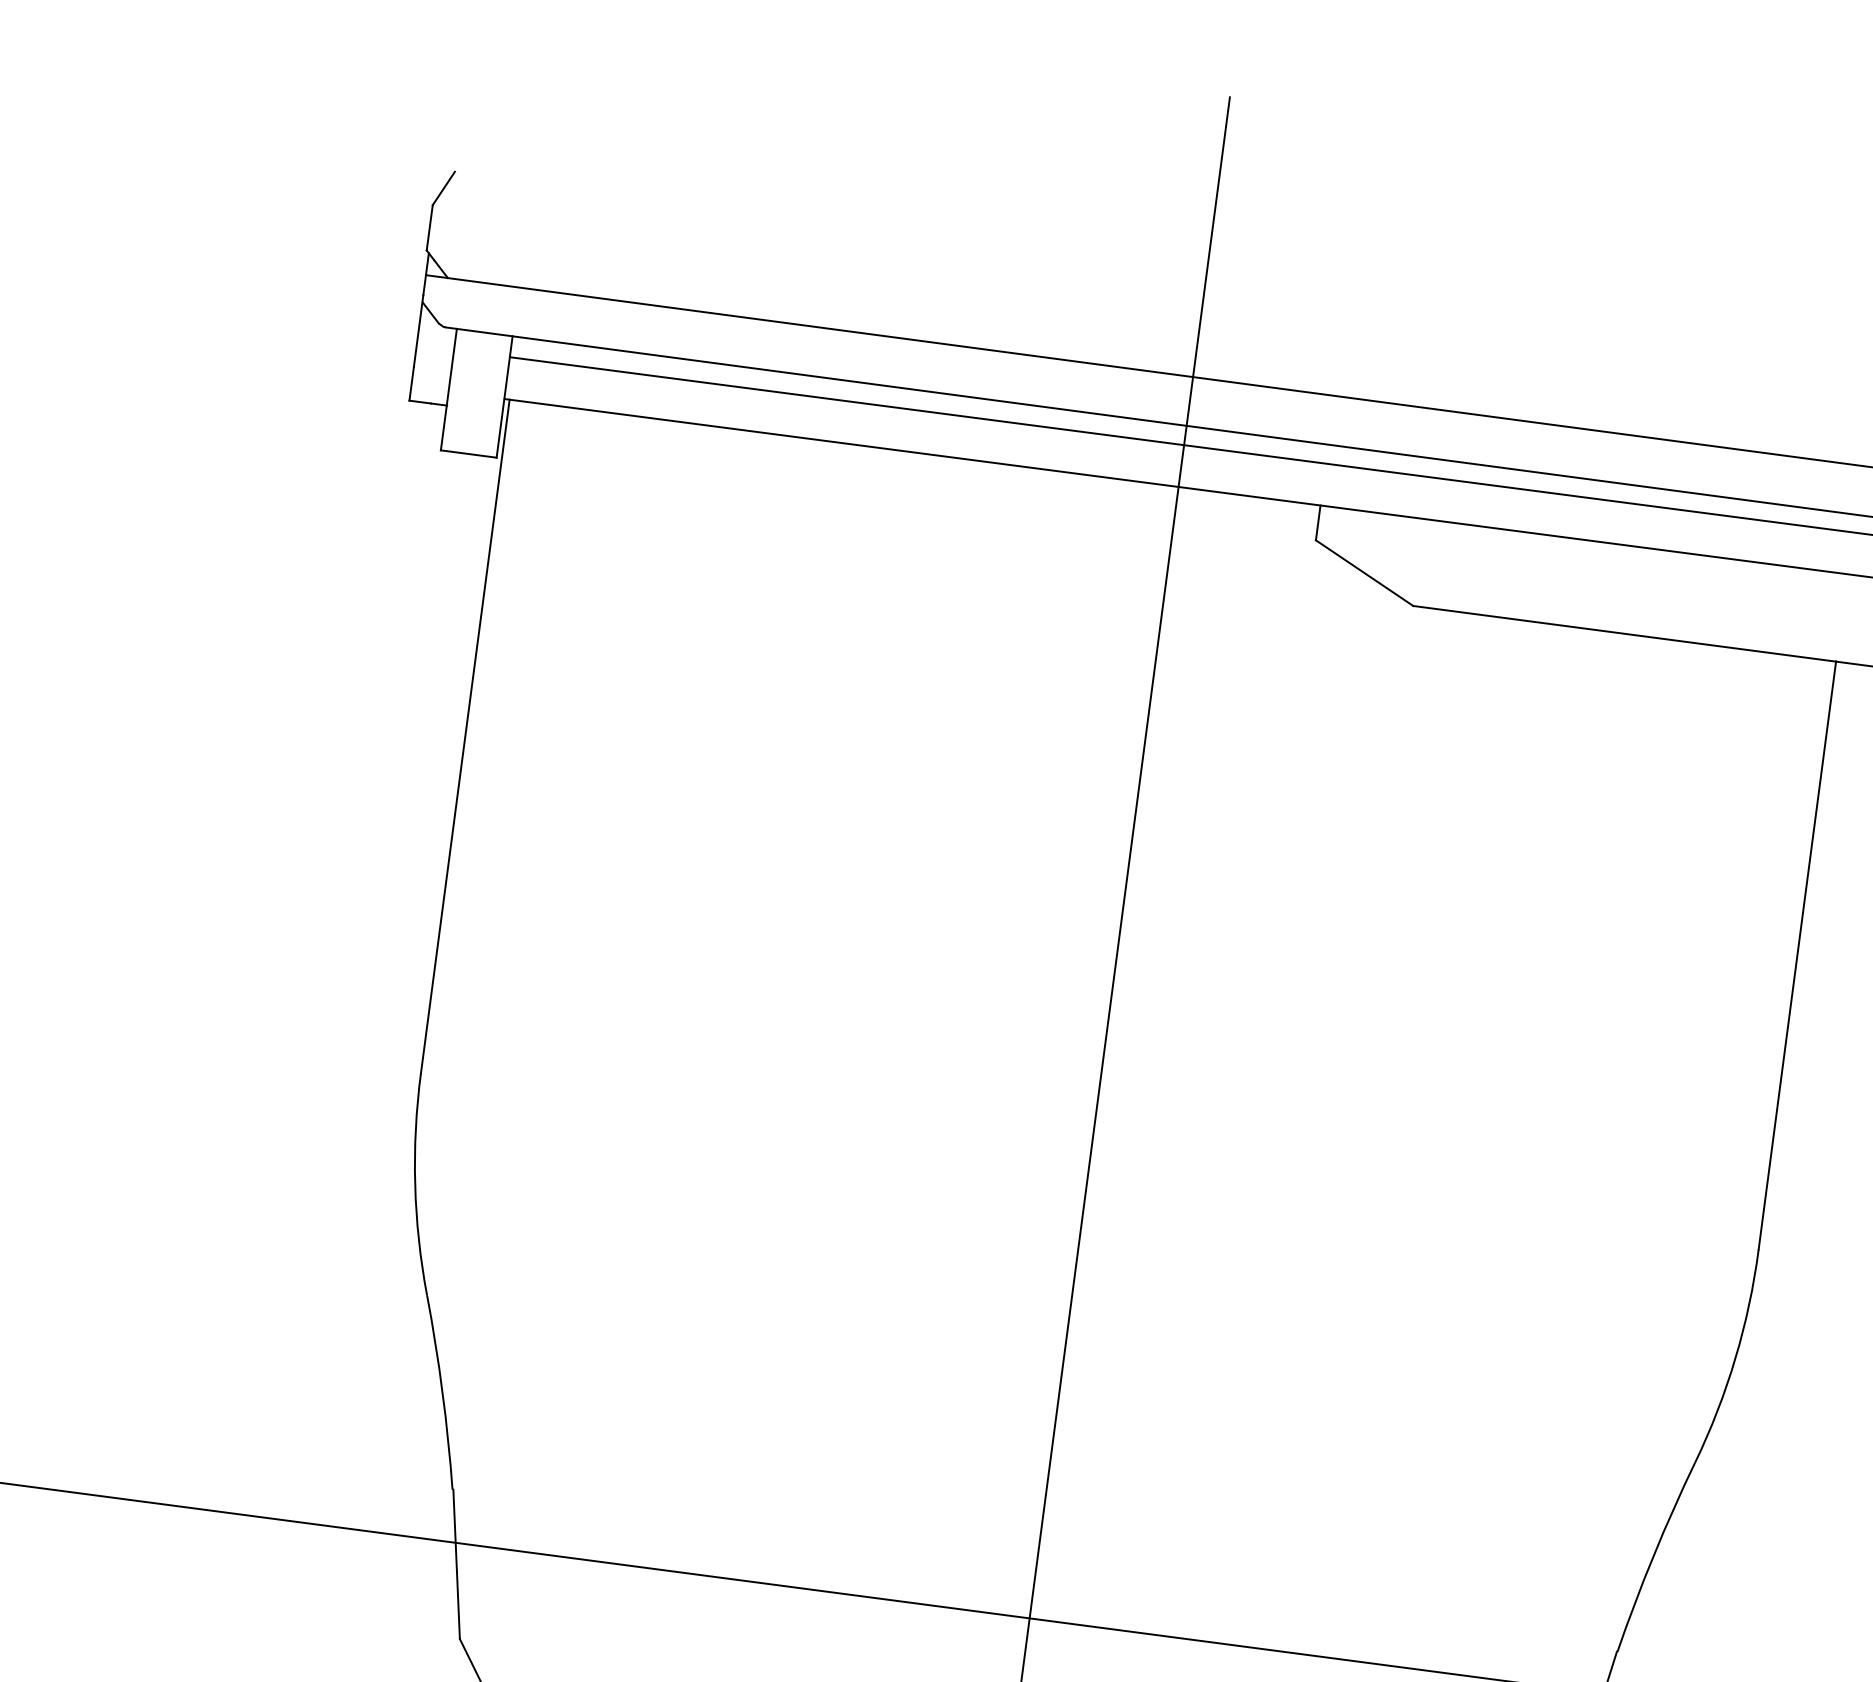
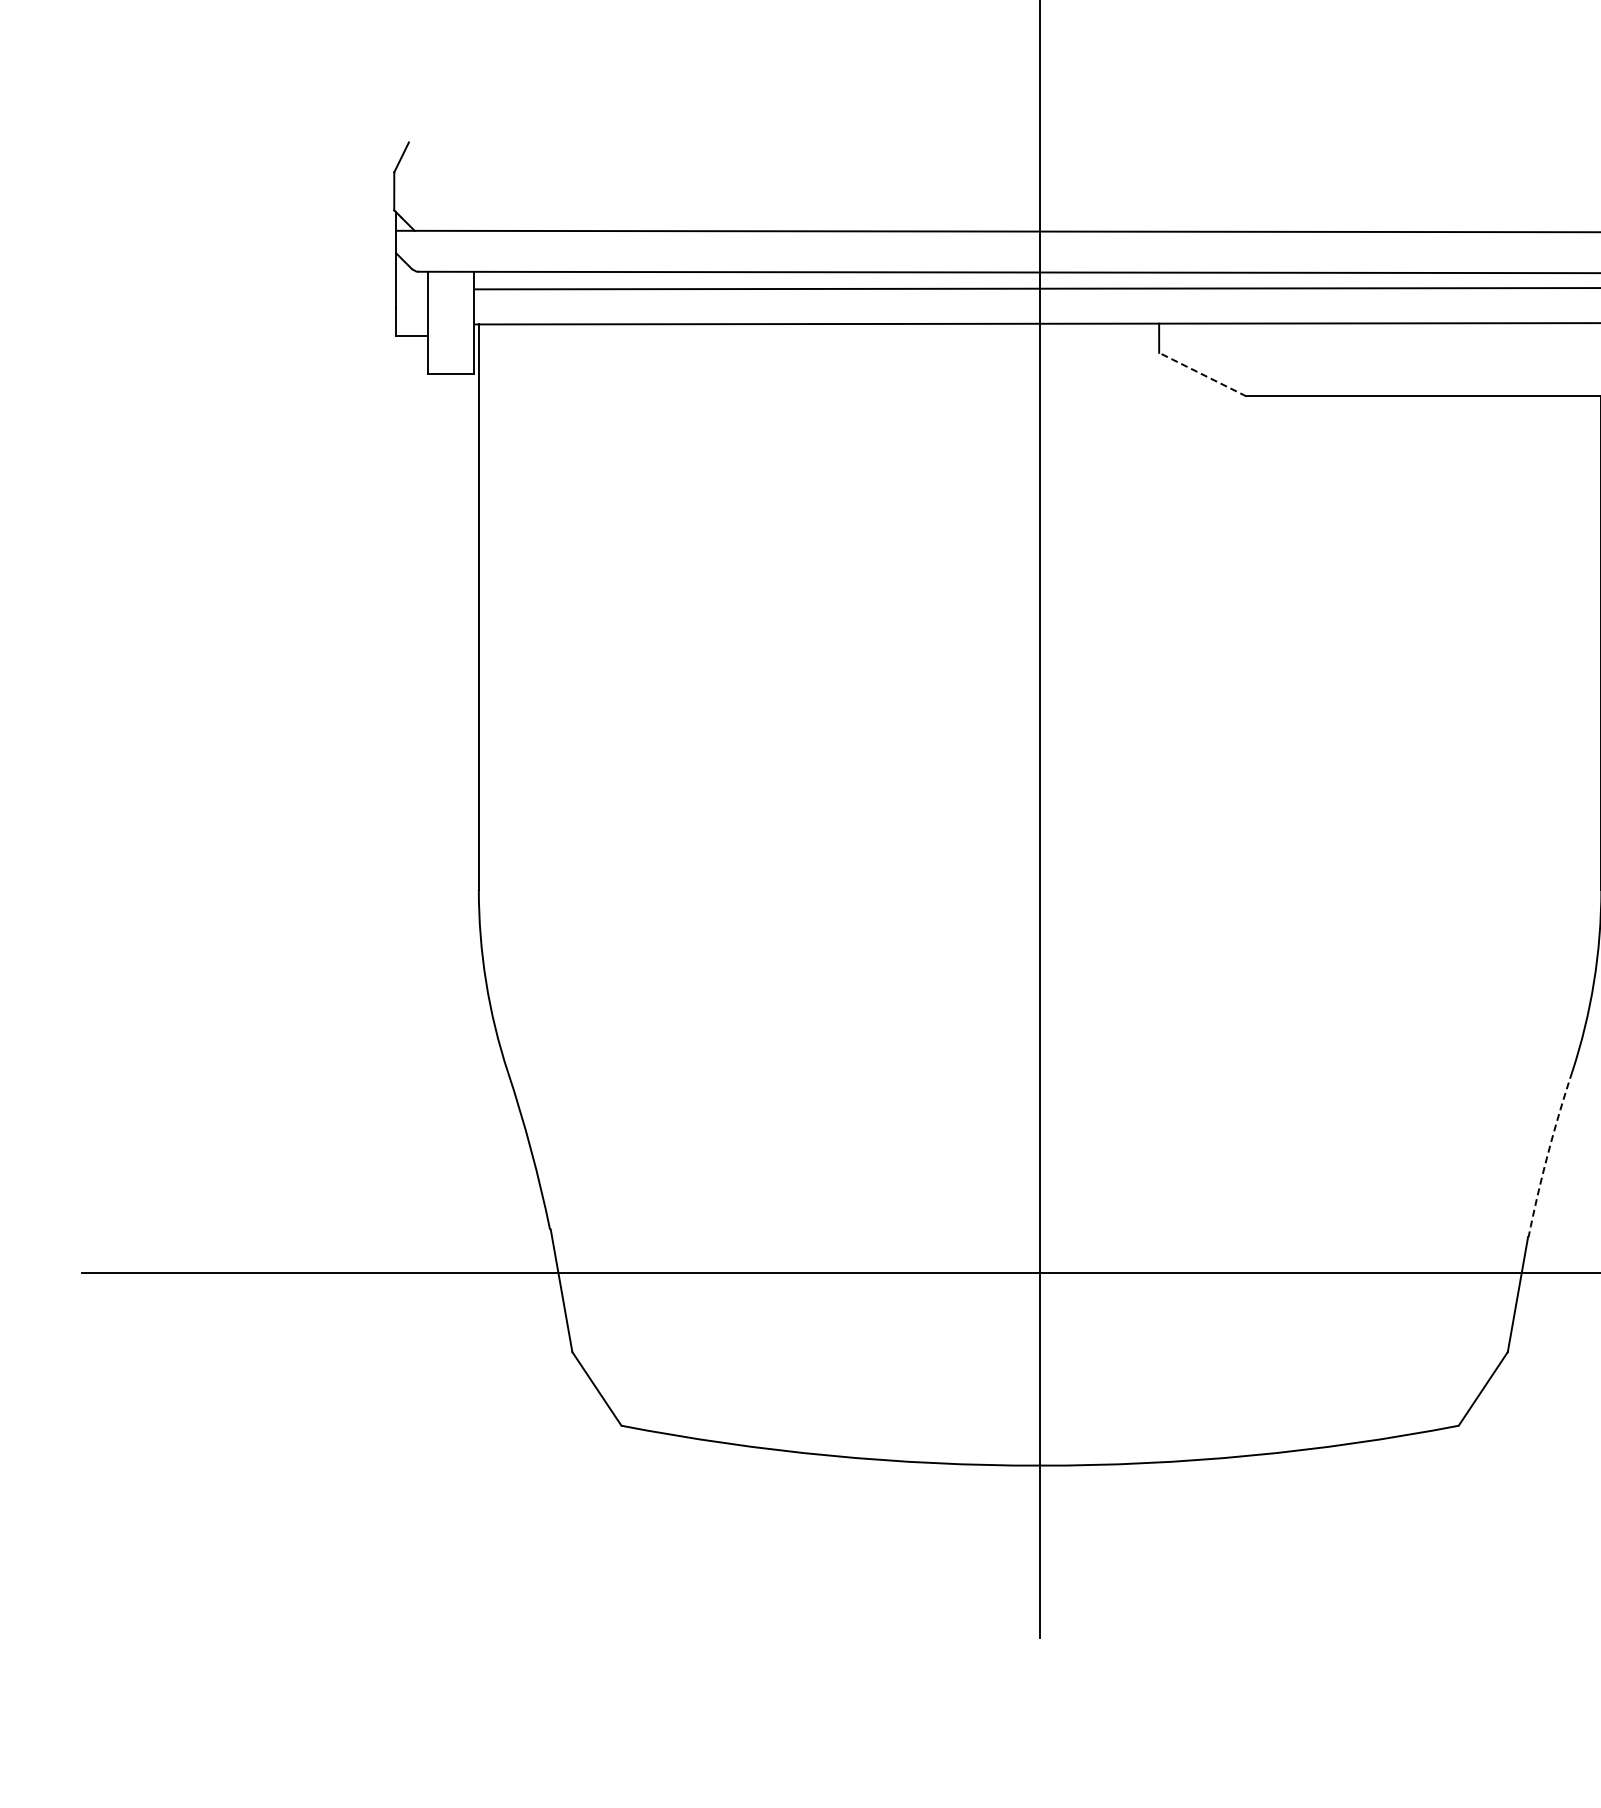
line: (1364, 572) -> (1202, 374), solid -> dashed
arc: (1653, 1555) -> (1547, 1153), solid -> dashed

